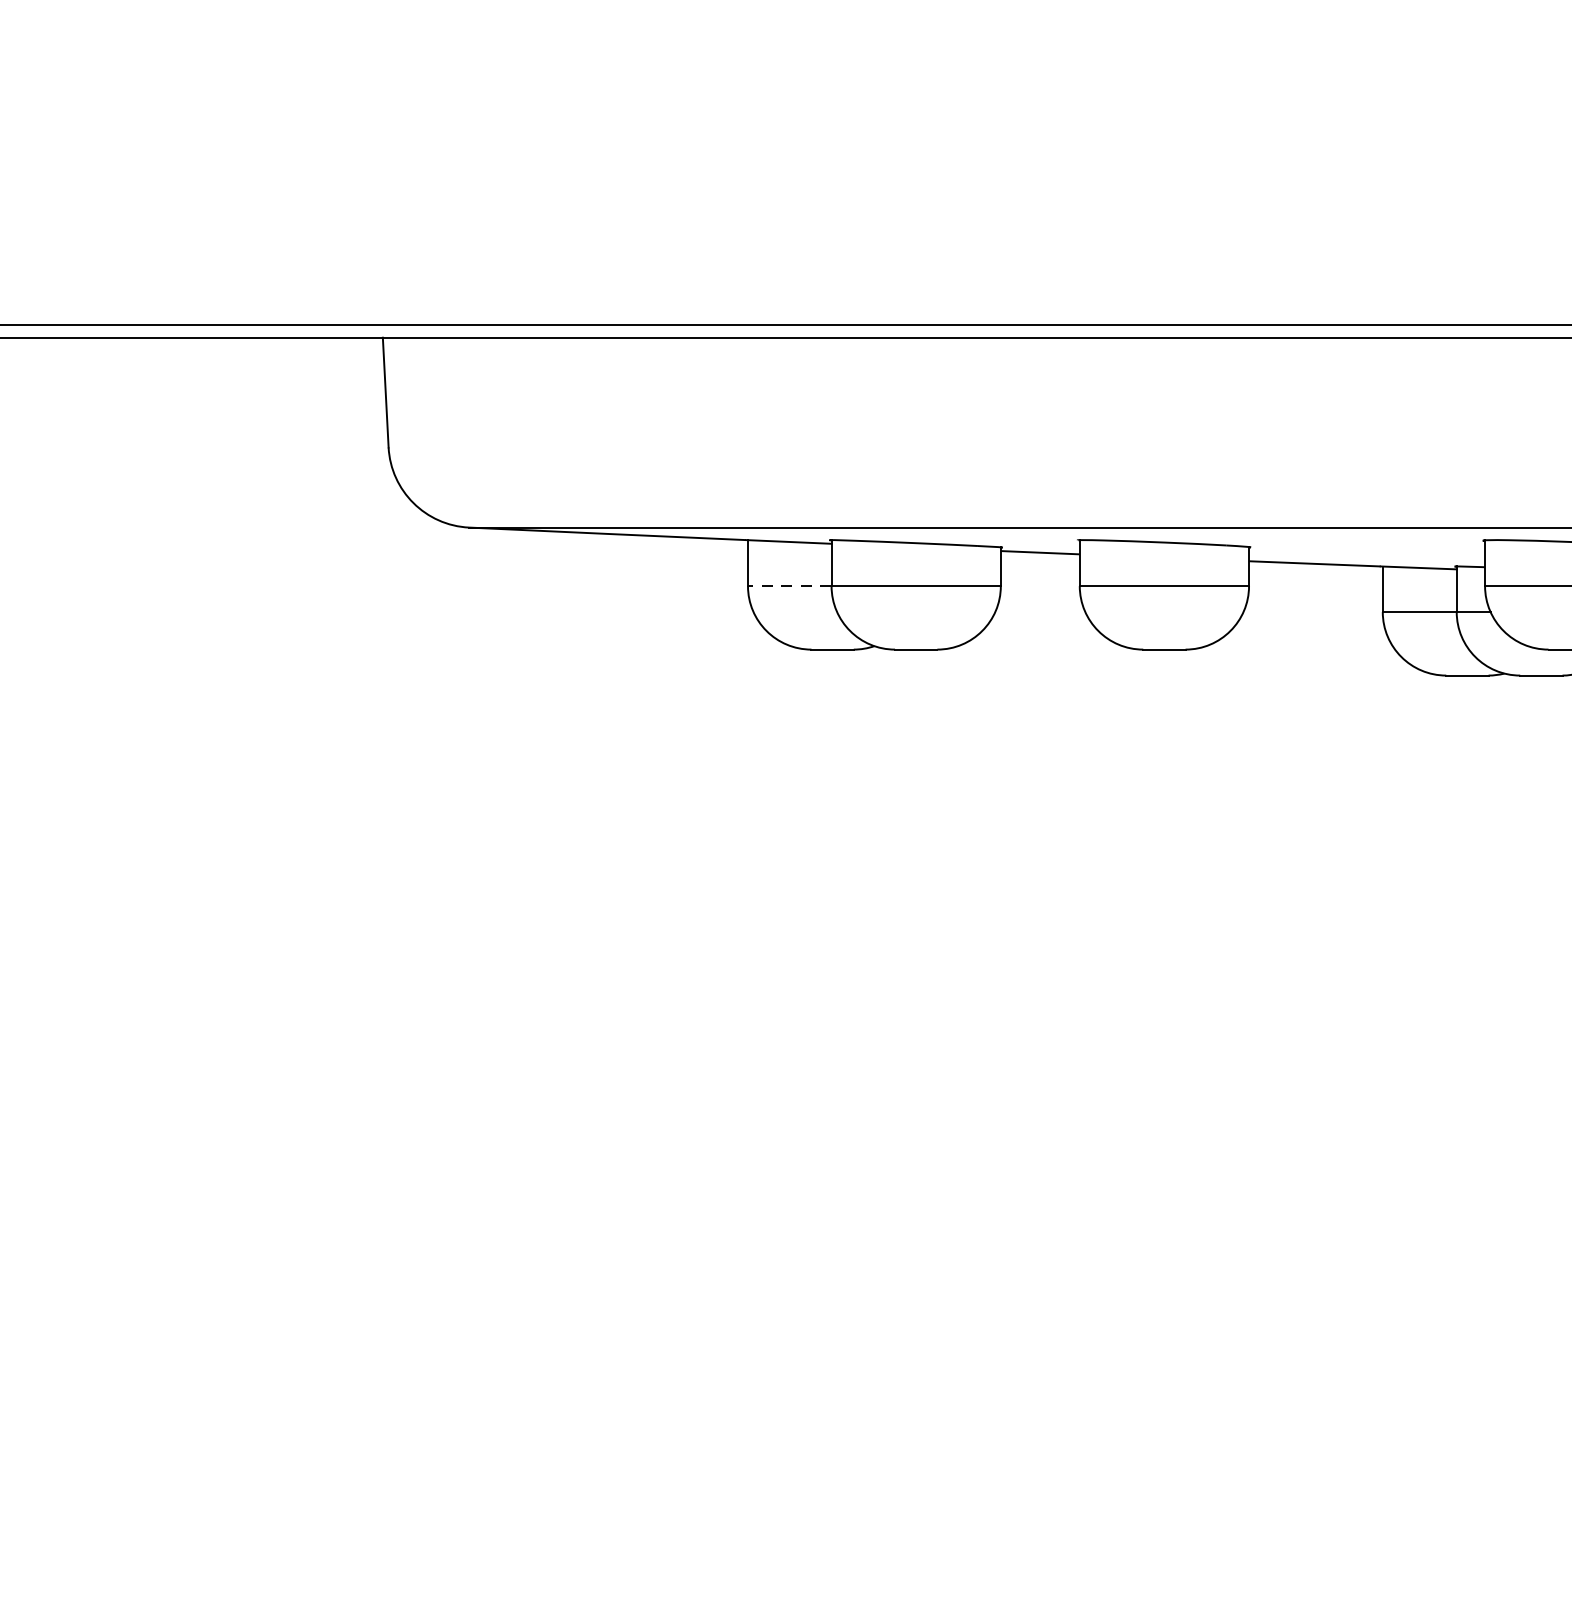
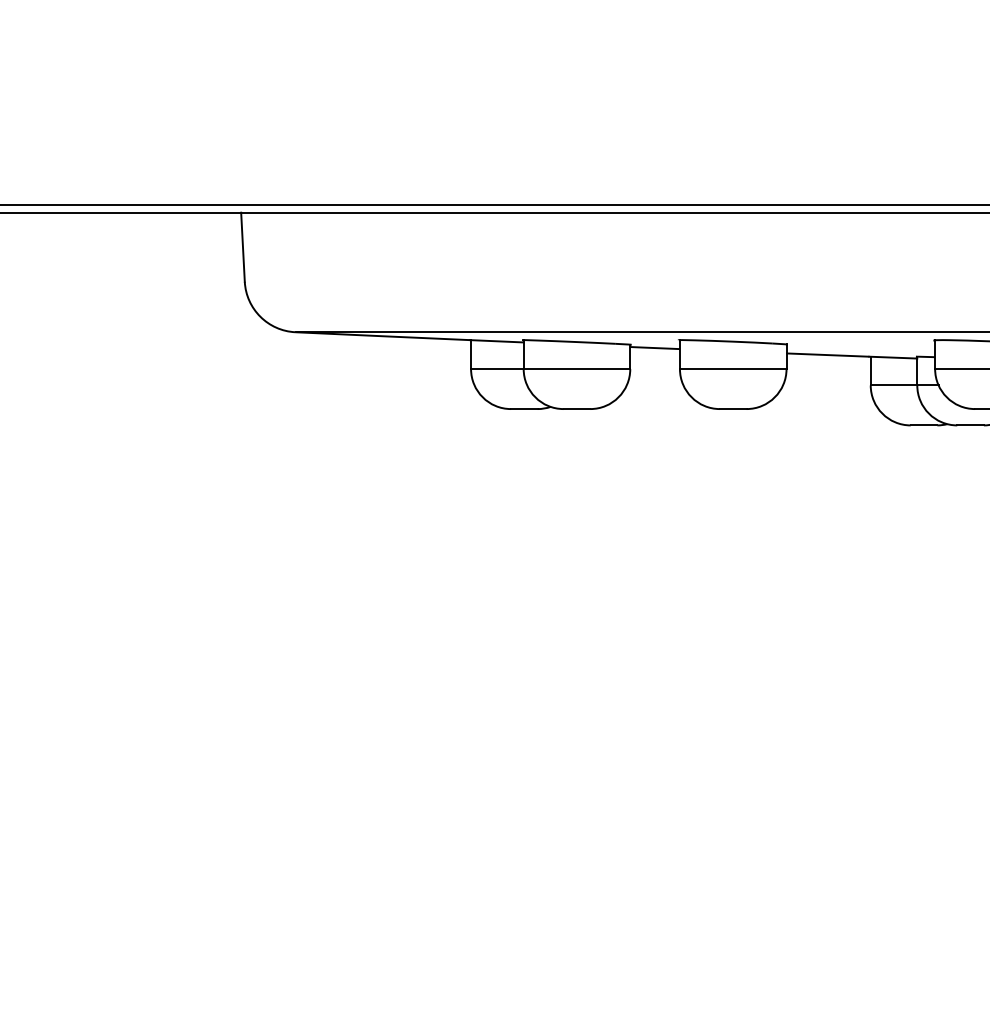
line: (788, 586) -> (496, 369), dashed -> solid

